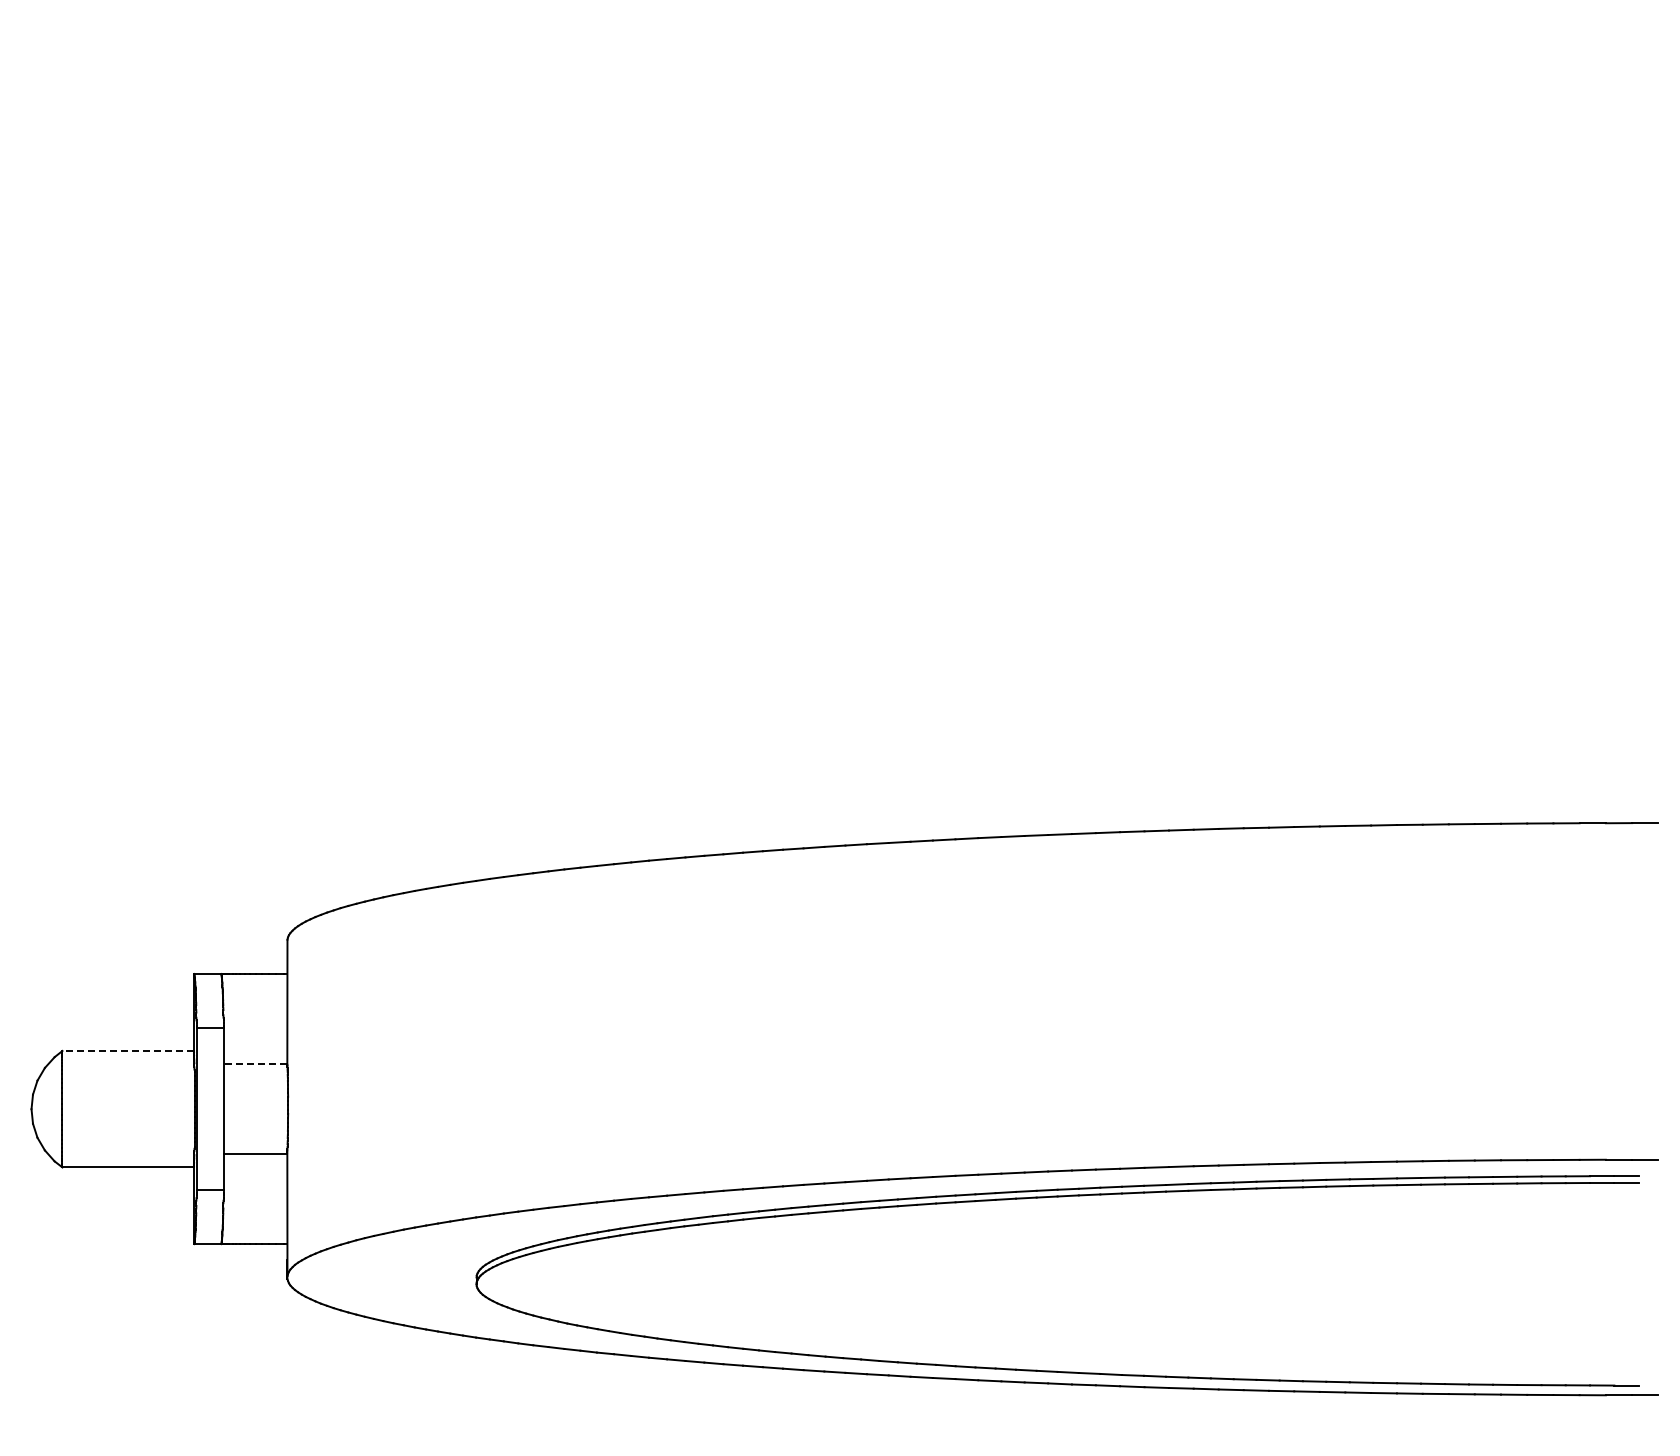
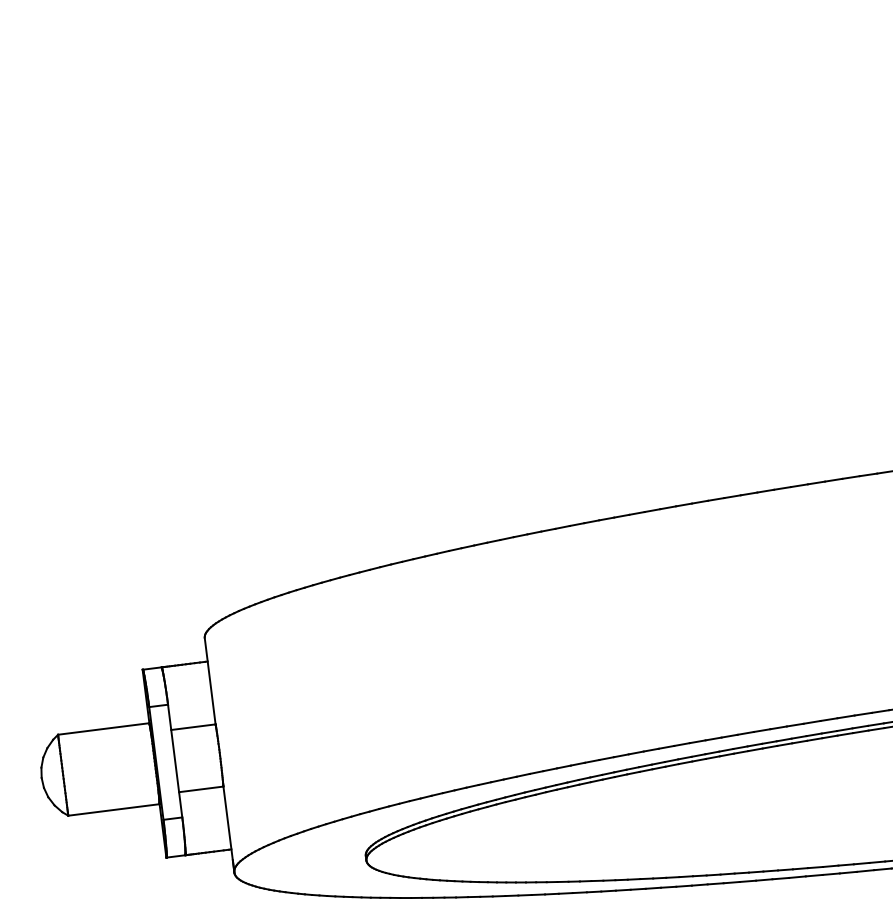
line: (128, 1050) -> (103, 728), dashed -> solid
line: (255, 1064) -> (193, 727), dashed -> solid

